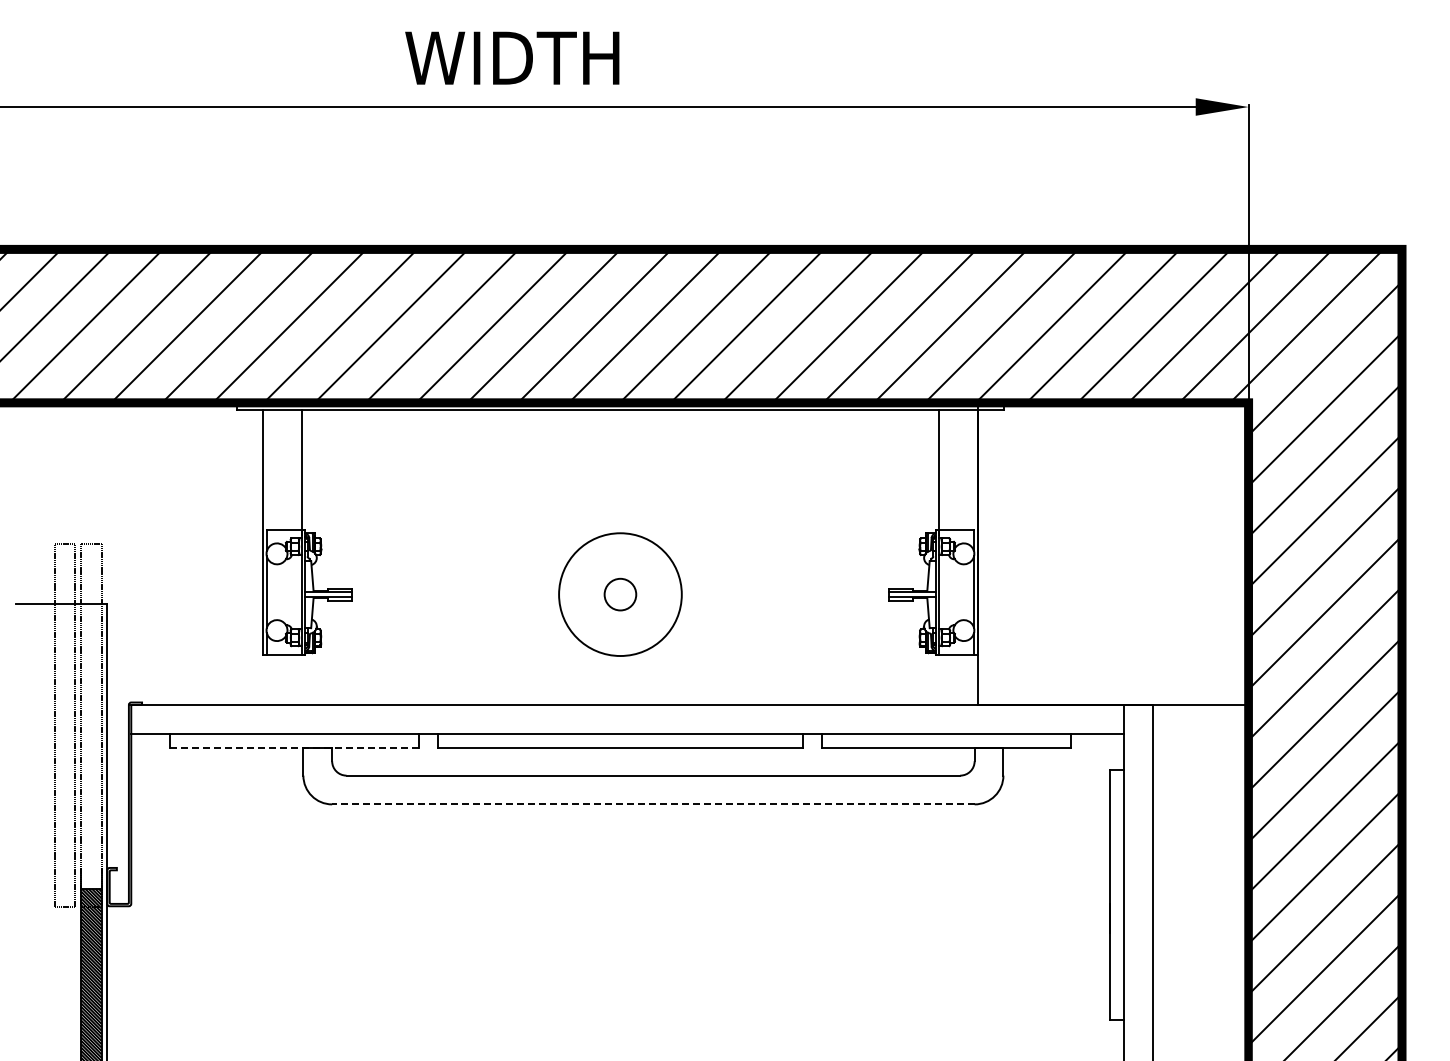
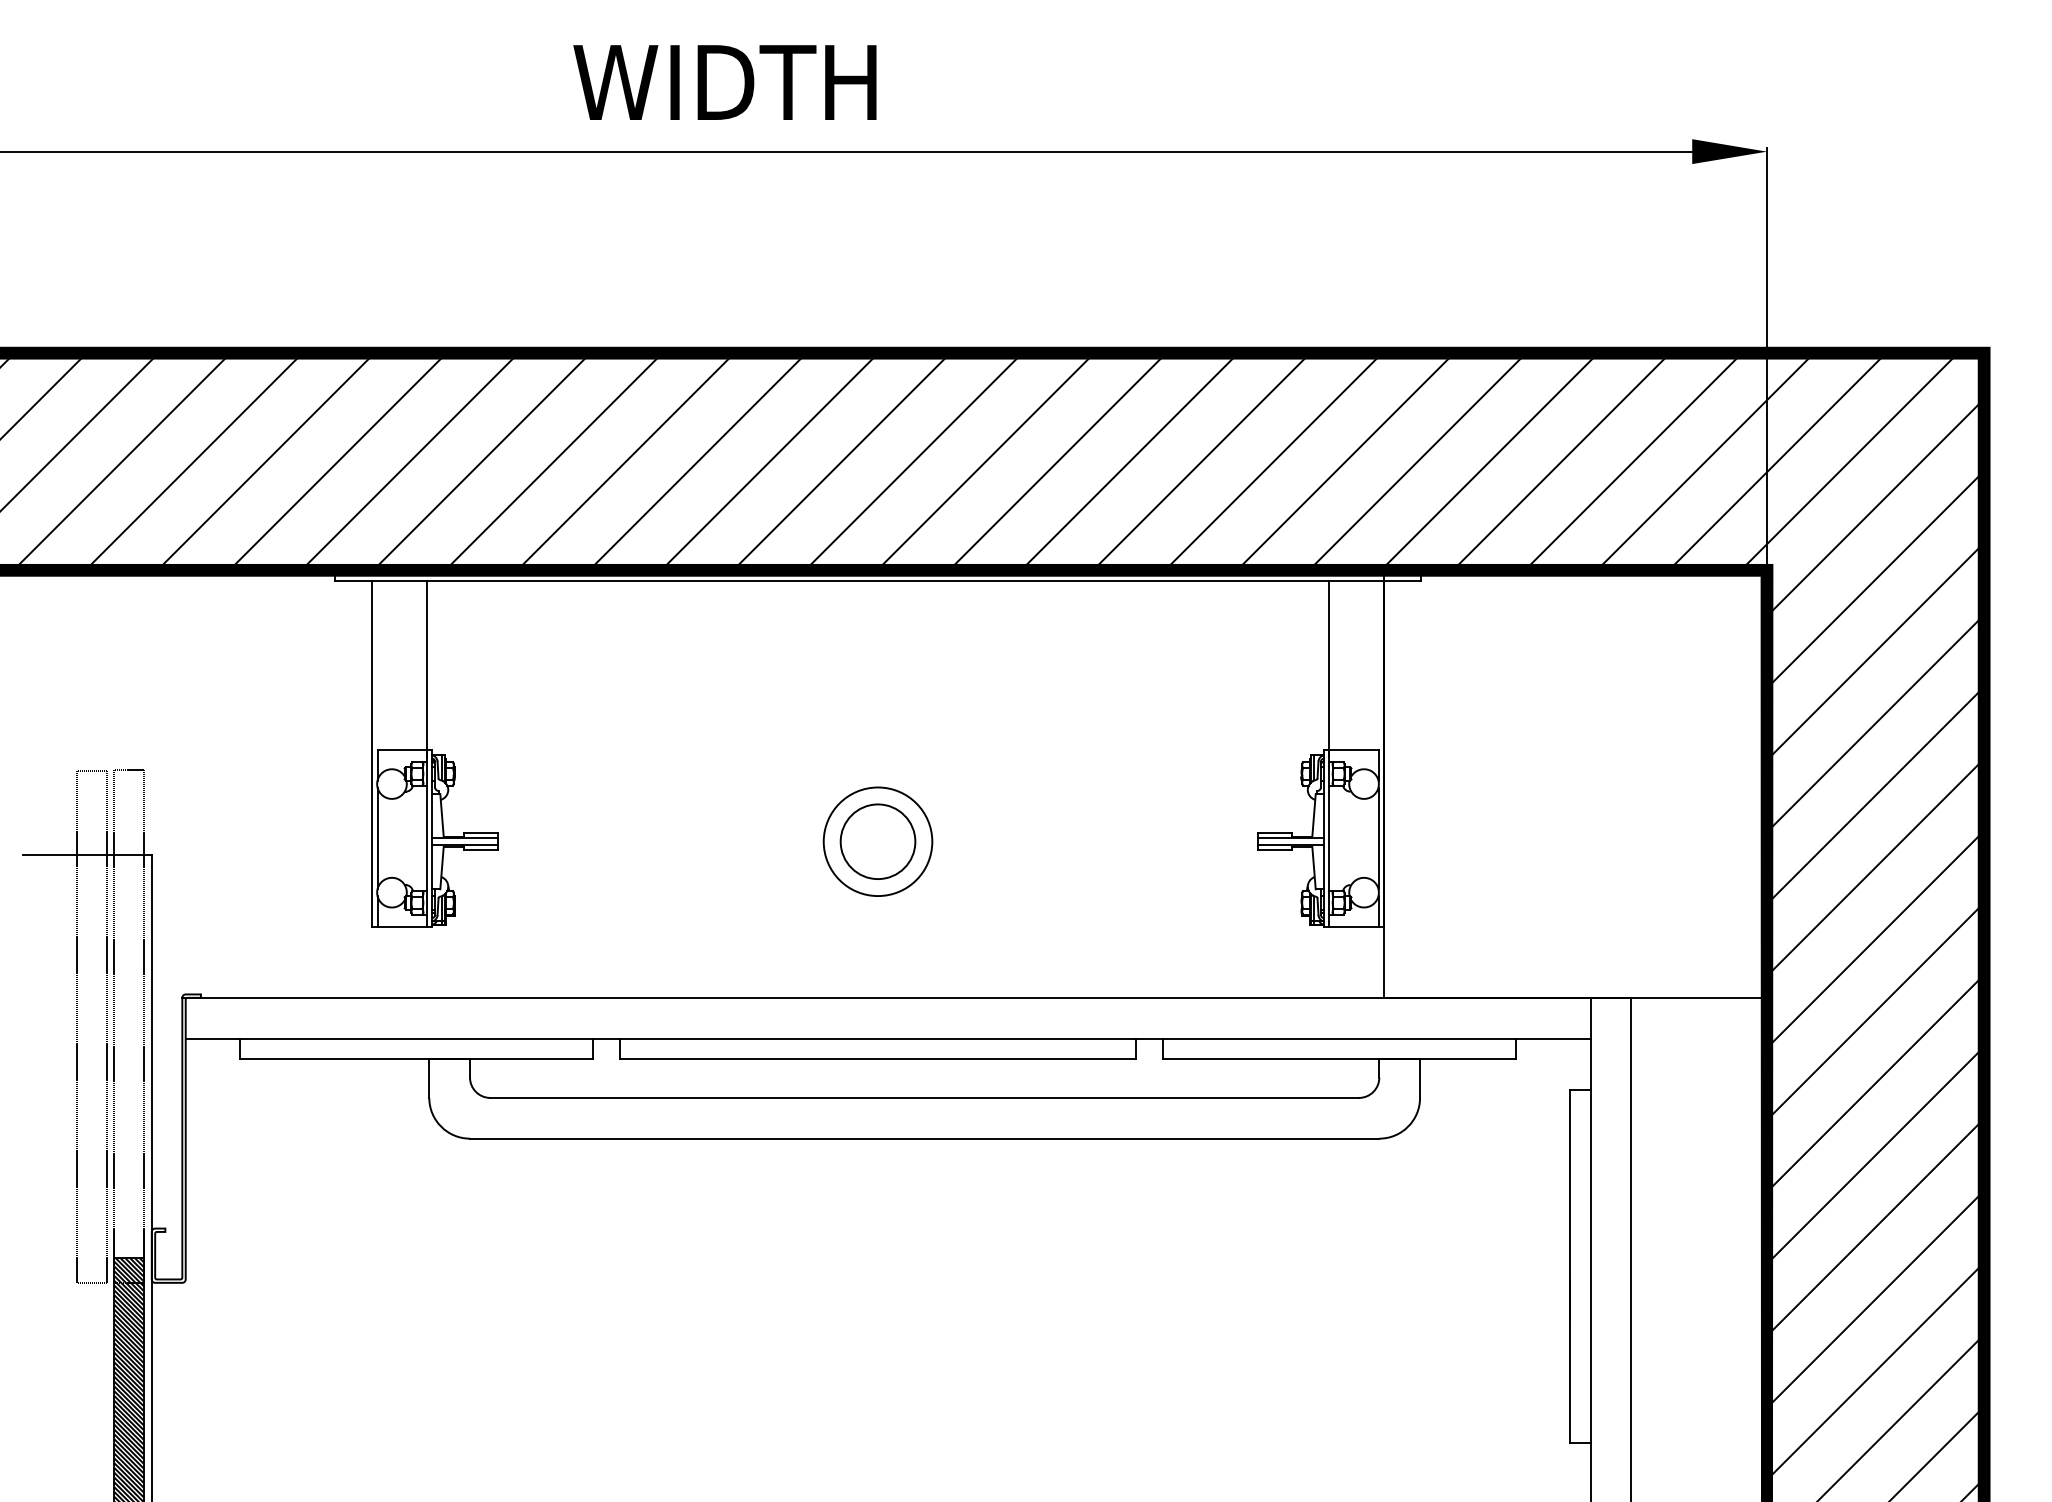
circle: (620, 594) -> (878, 841), size x0.62
circle: (620, 594) -> (878, 841), size x1.67
line: (294, 748) -> (416, 1059), dashed -> solid
line: (652, 804) -> (923, 1138), dashed -> solid

